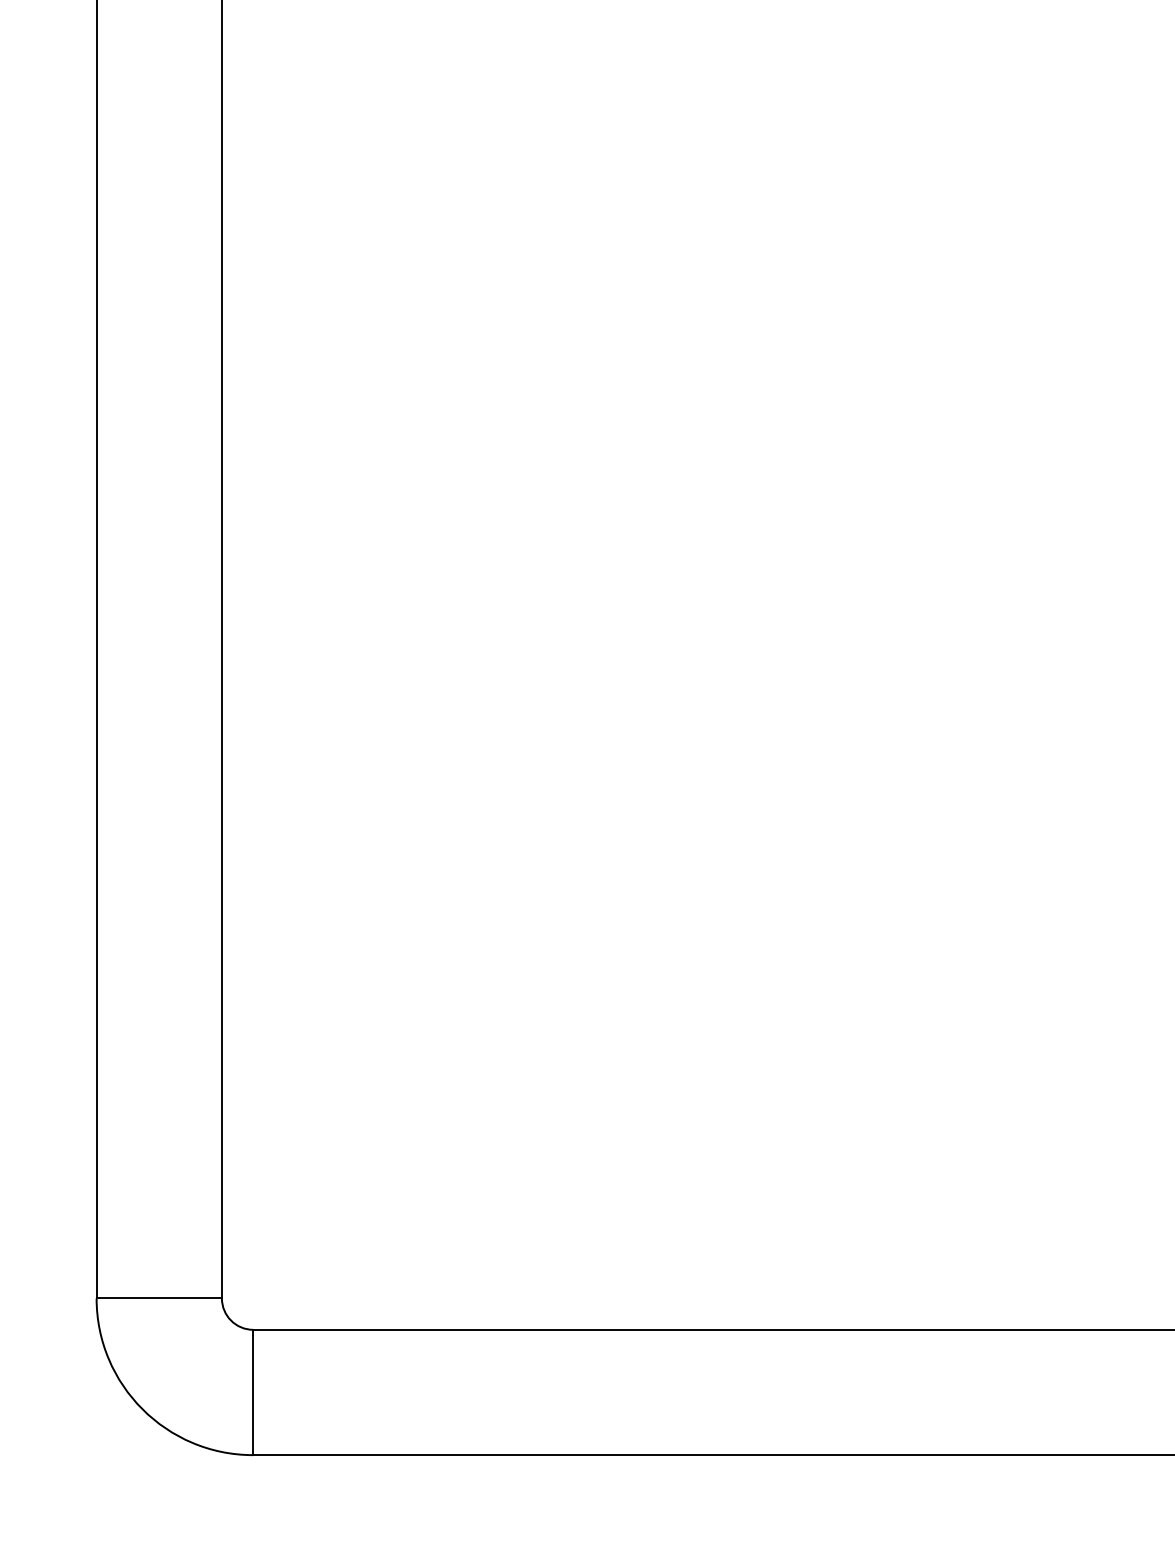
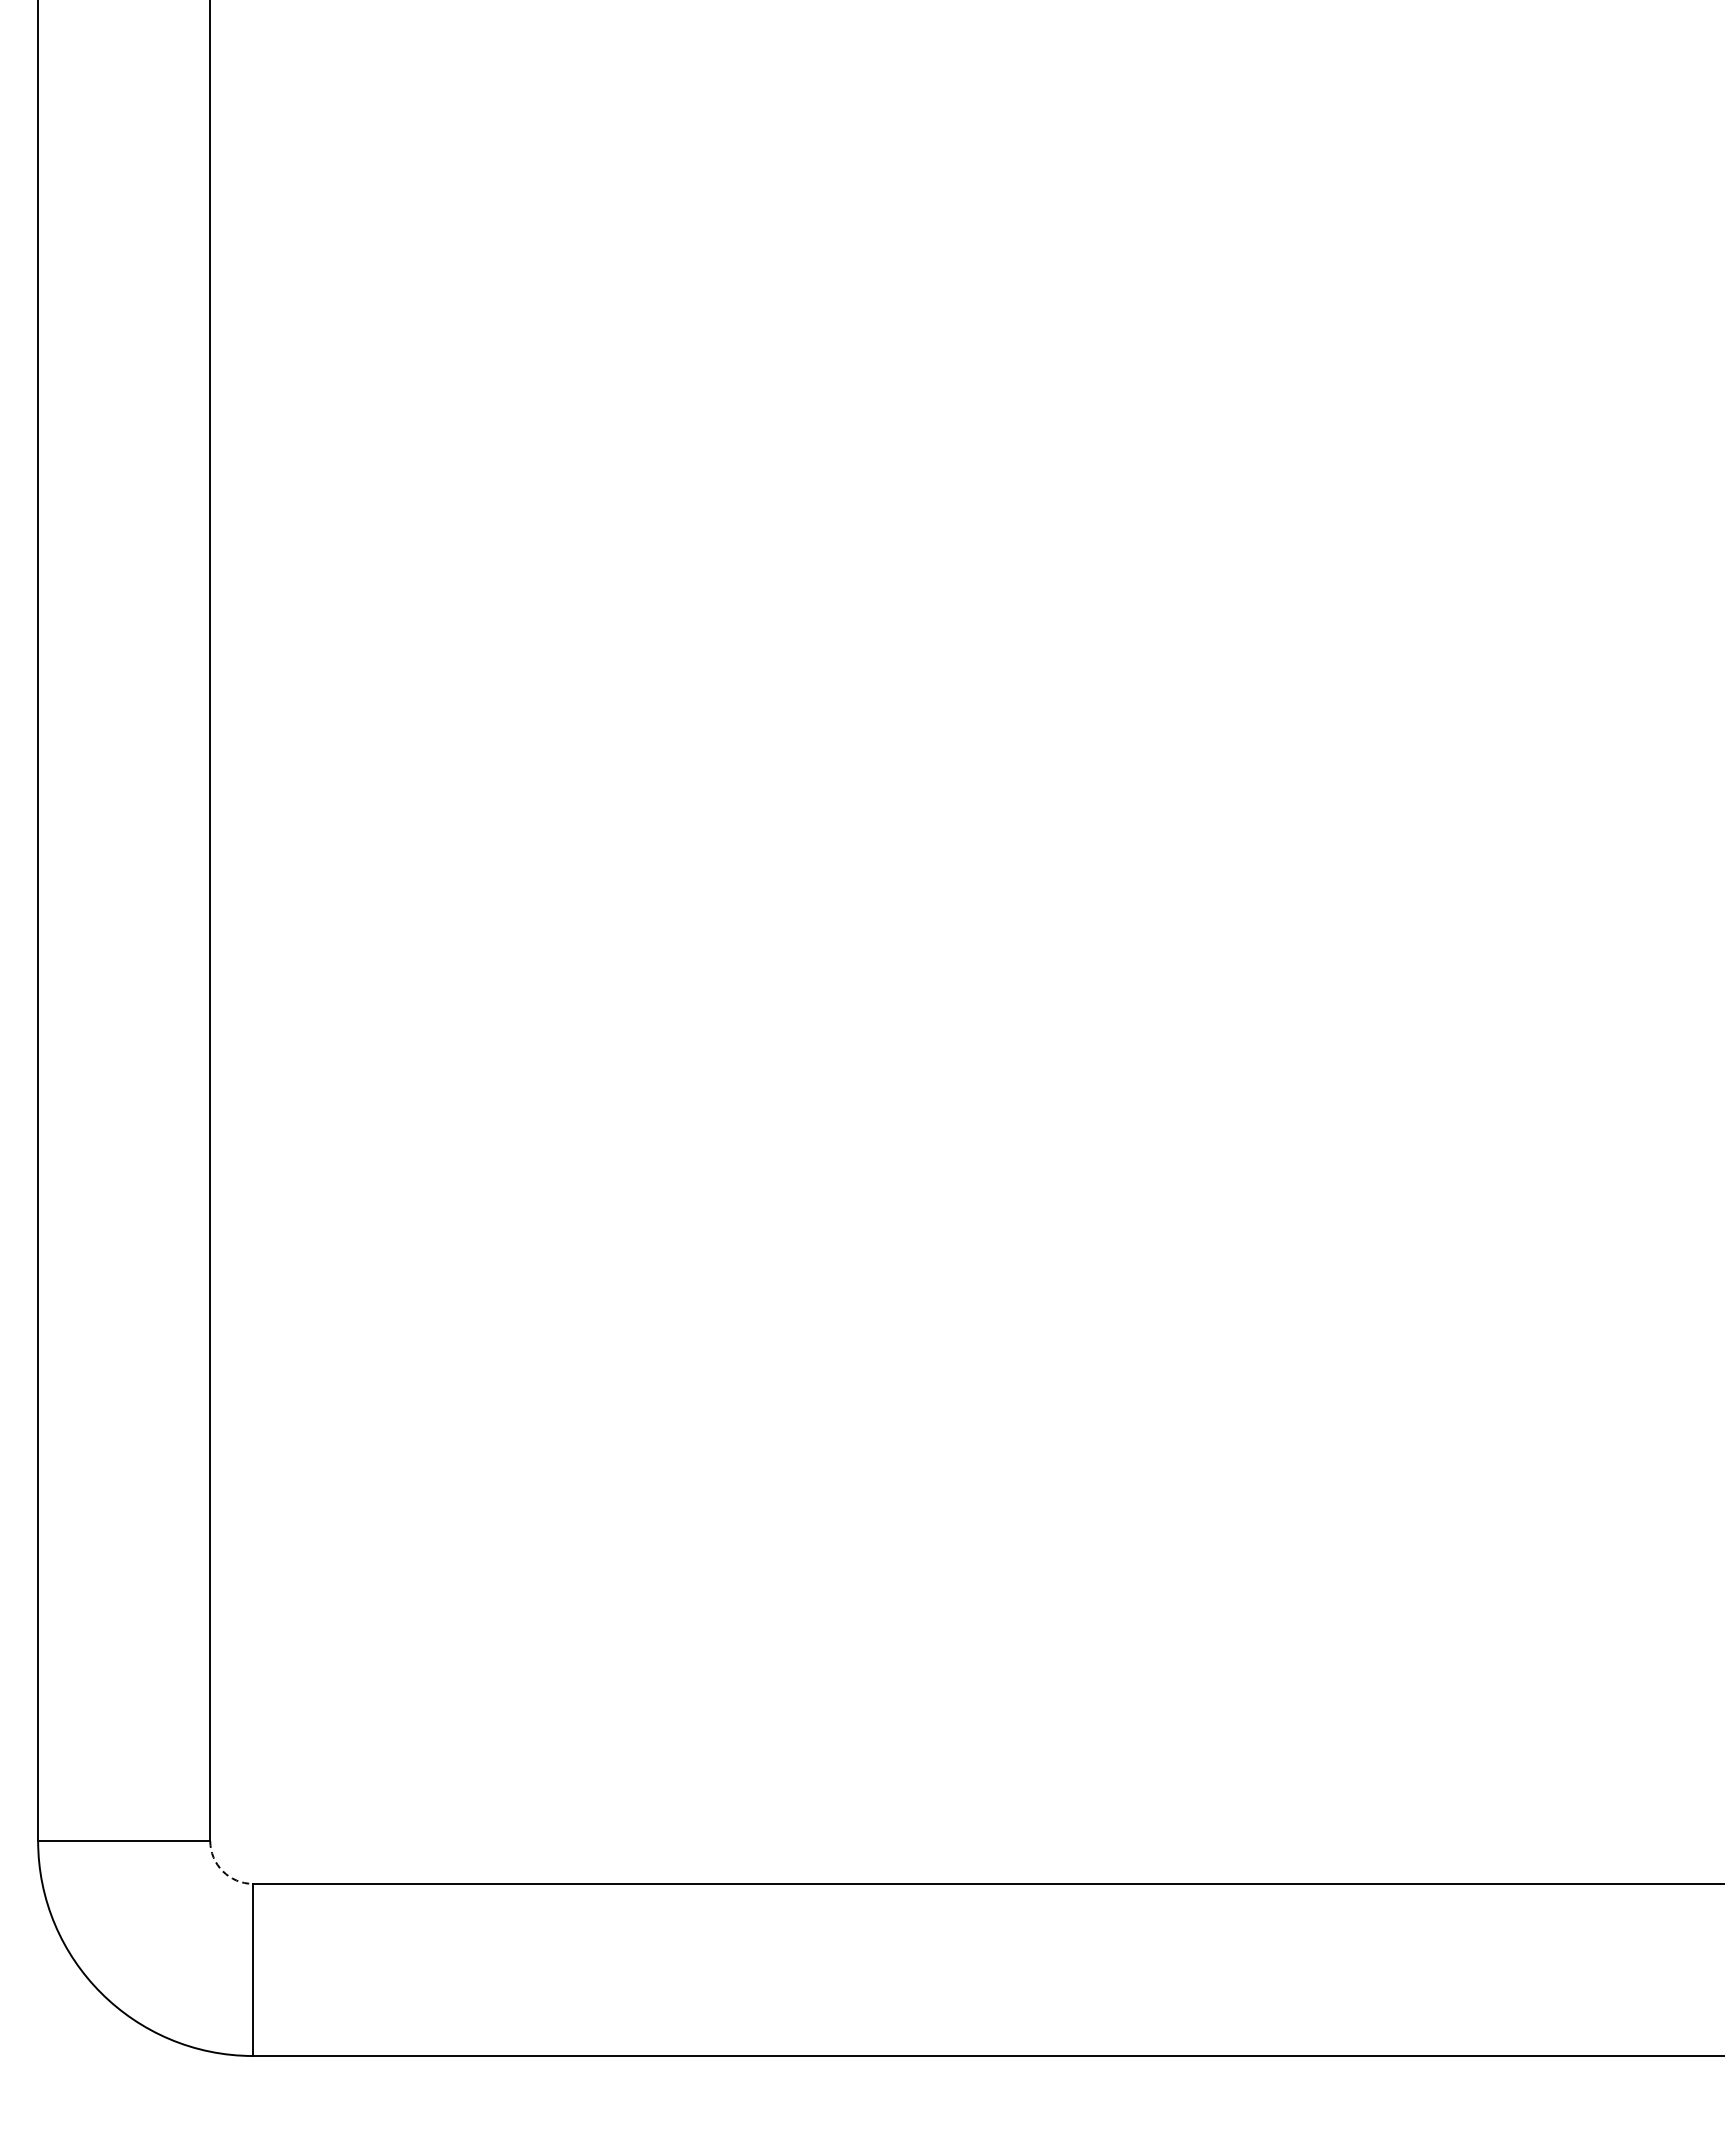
arc: (230, 1320) -> (222, 1871), solid -> dashed

